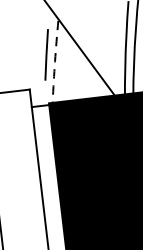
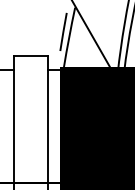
arc: (55, 61) -> (69, 37), dashed -> solid

